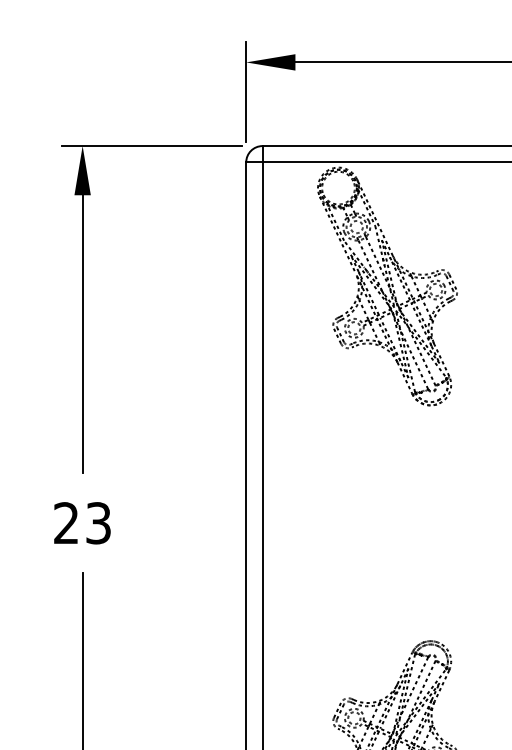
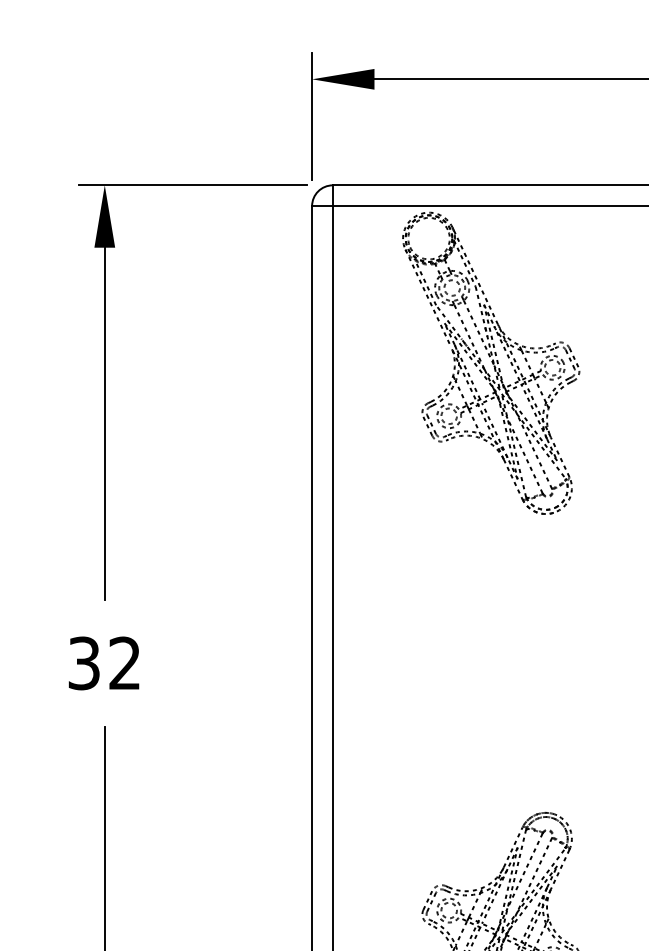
text: (82, 523) -> (104, 663), 23 -> 32

